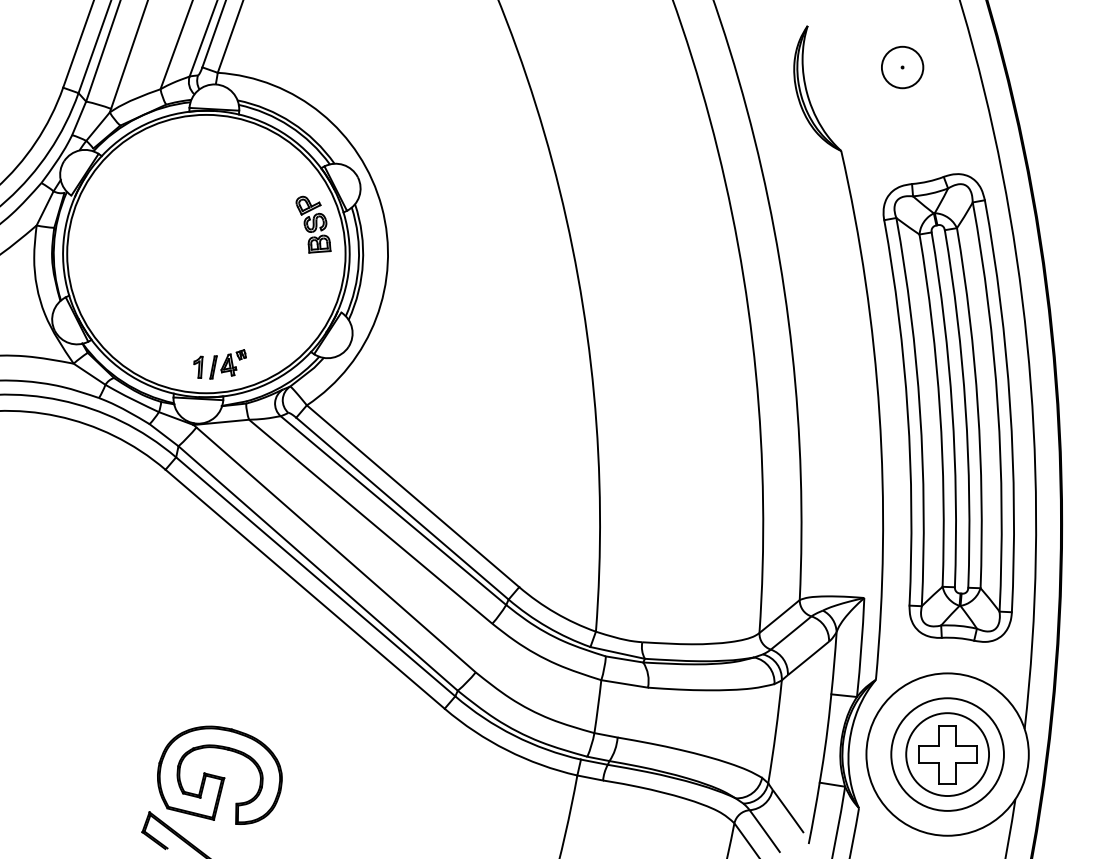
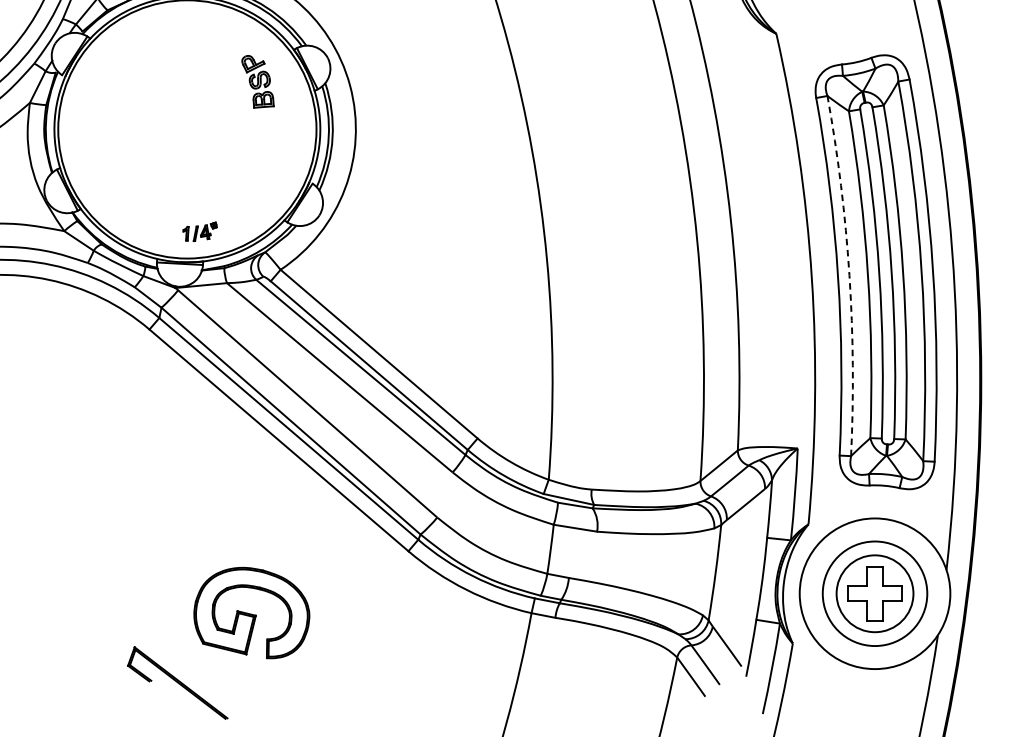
part: (313, 224) -> (257, 81), moved
part: (219, 364) -> (199, 231), size x0.7
arc: (920, 411) -> (849, 275), solid -> dashed
part: (219, 774) -> (251, 612), moved

